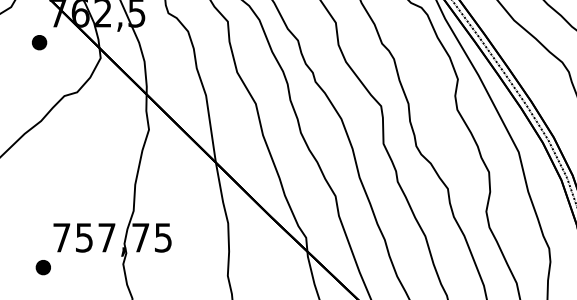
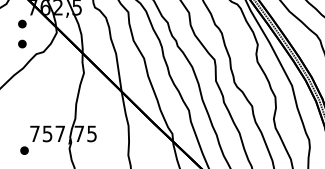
part: (39, 77) -> (22, 43), added

